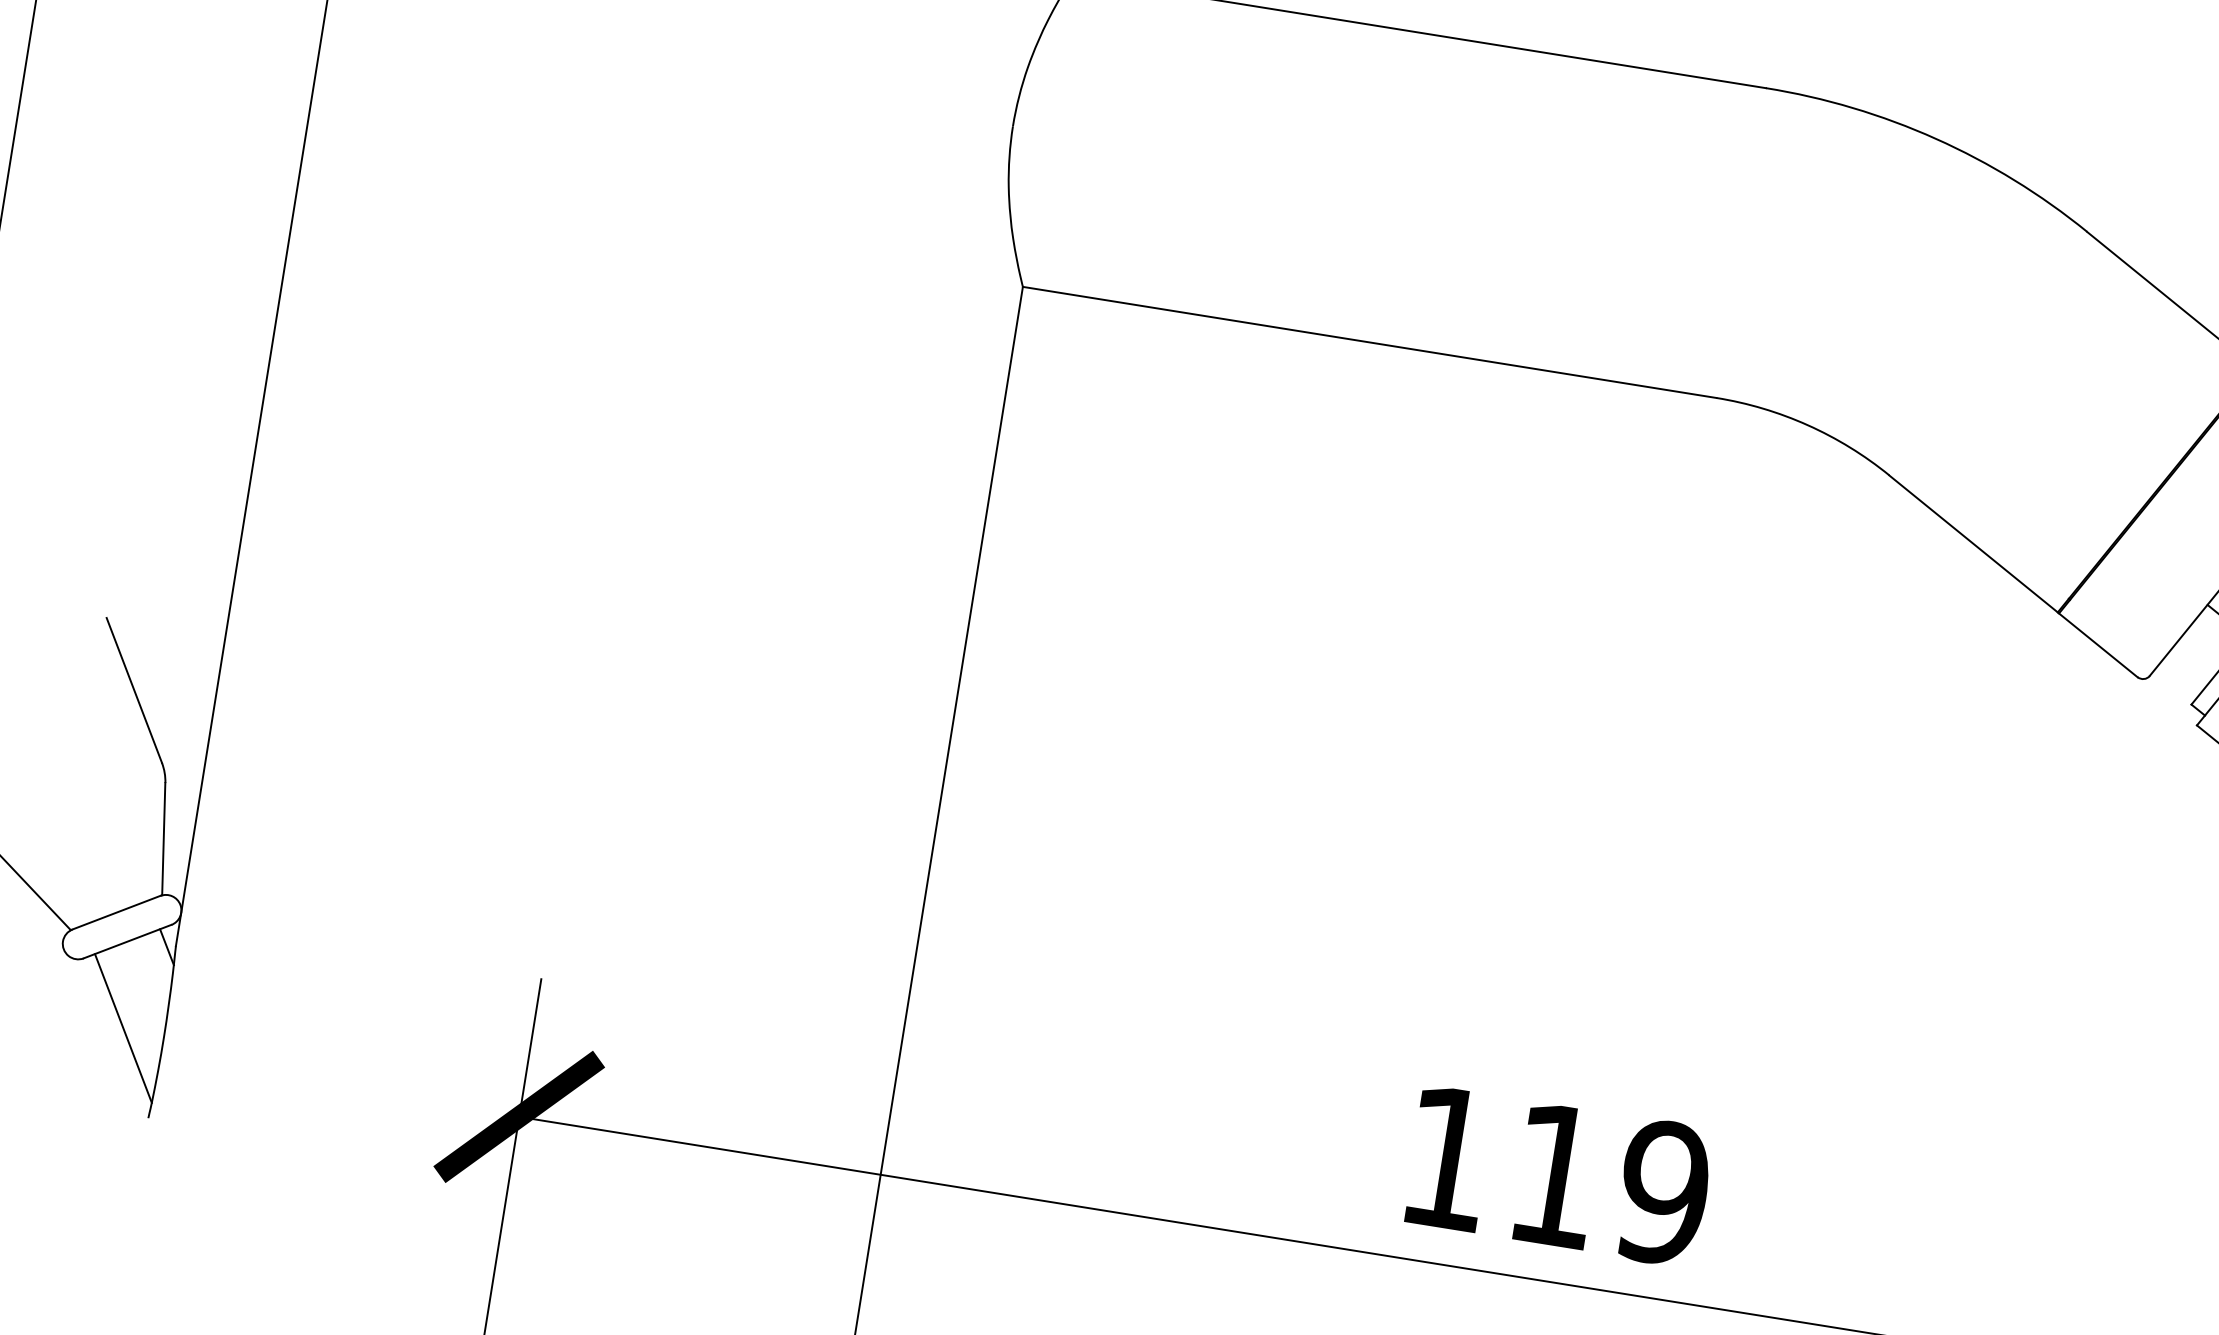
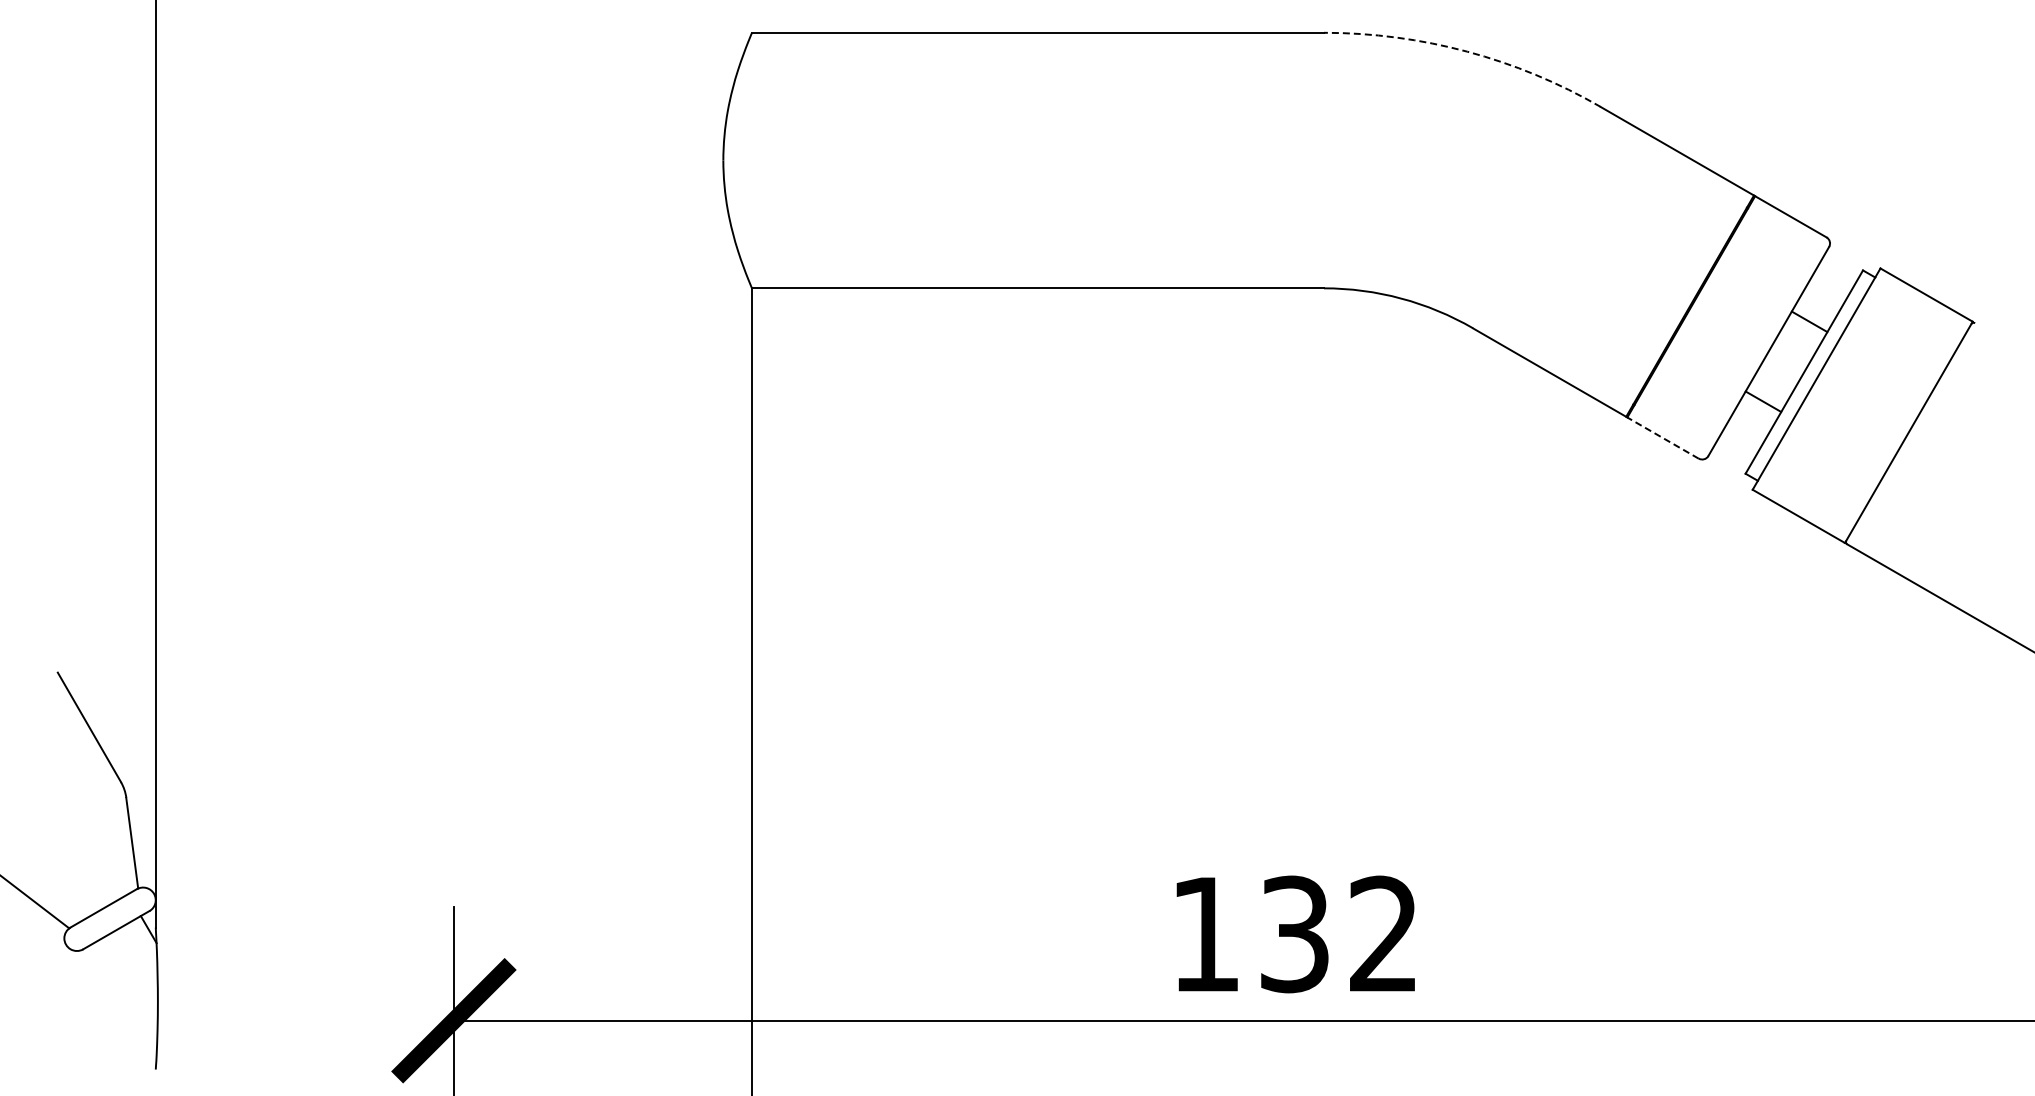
arc: (1936, 138) -> (1467, 51), solid -> dashed
line: (2097, 644) -> (1662, 437), solid -> dashed
line: (122, 1028) -> (123, 1000), removed
text: (1609, 1184) -> (1339, 934), 119 -> 132

